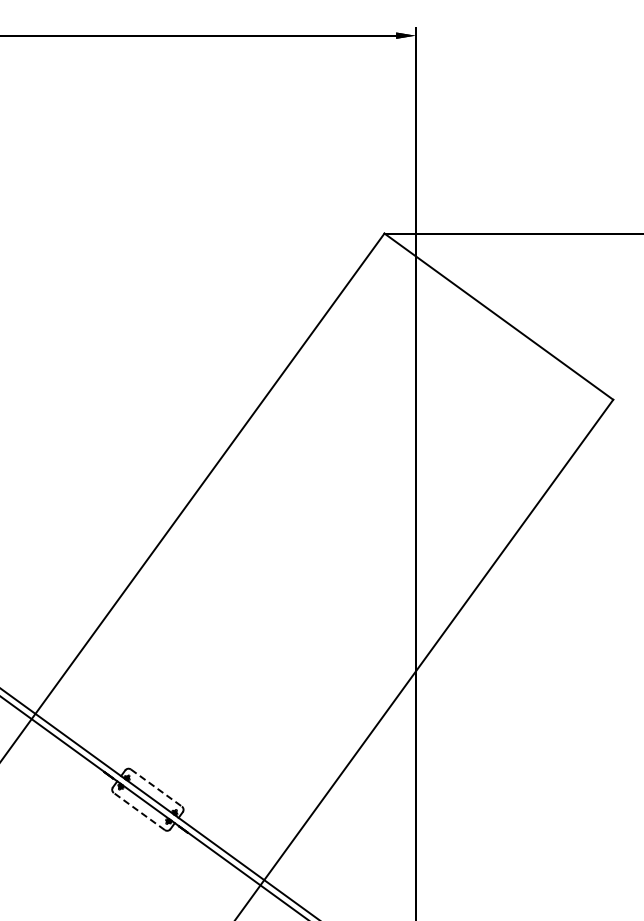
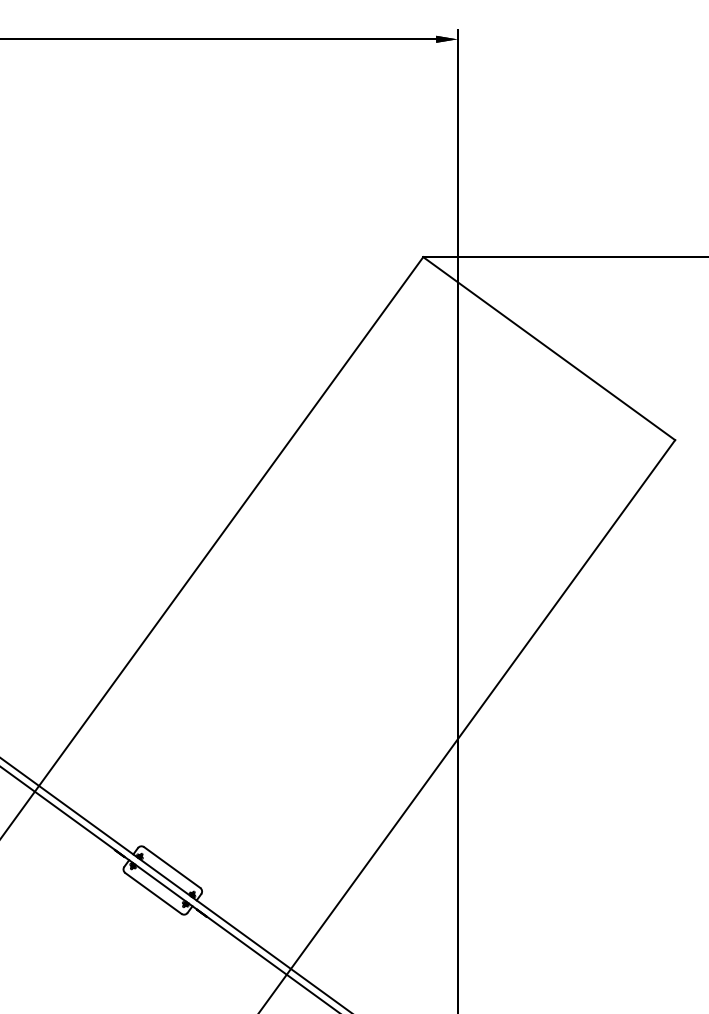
line: (156, 787) -> (172, 866), dashed -> solid
line: (139, 811) -> (153, 893), dashed -> solid

